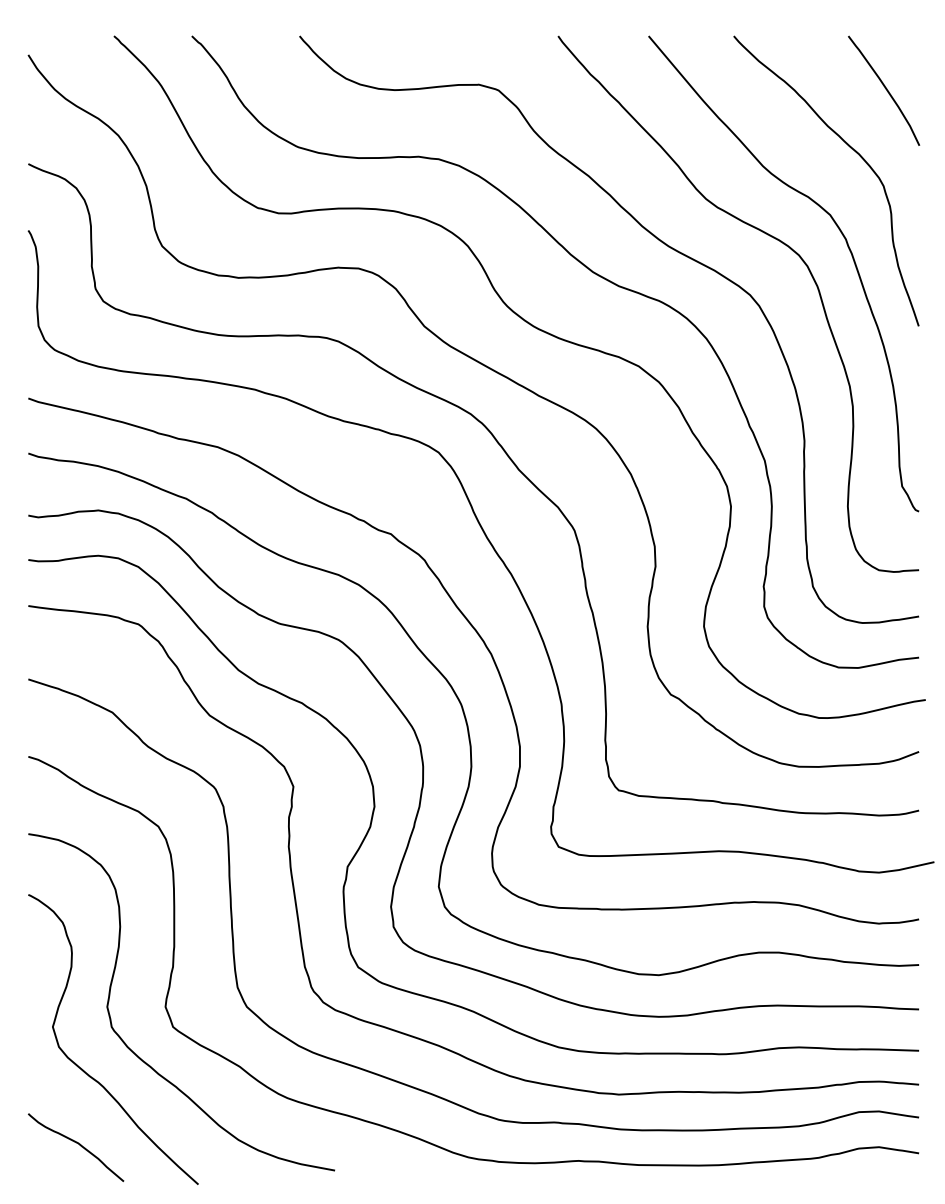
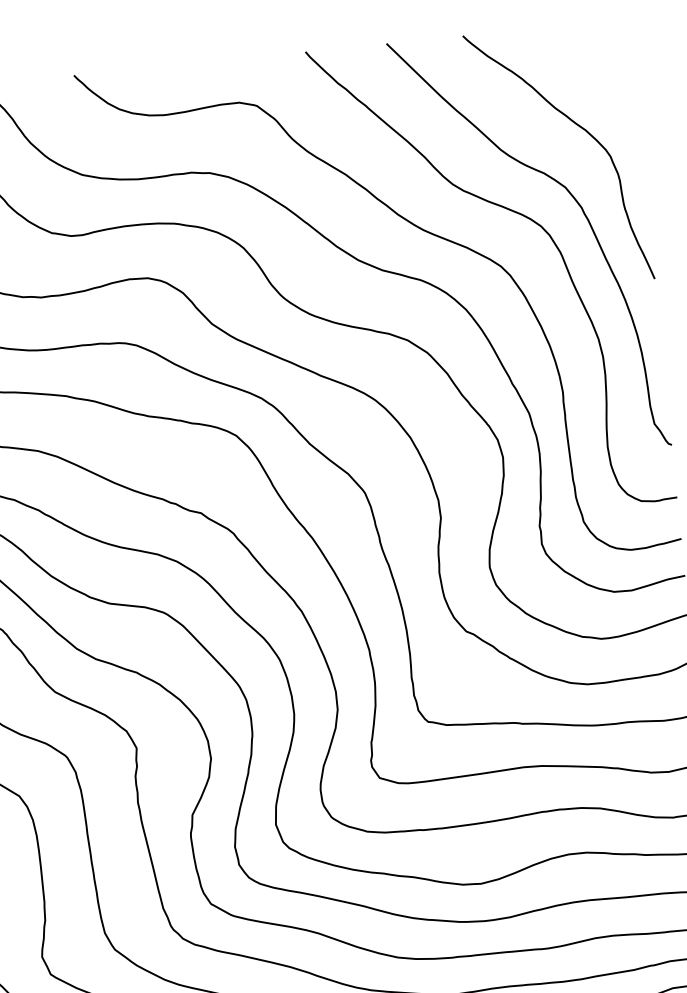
curve: (885, 89) -> (603, 69), removed

